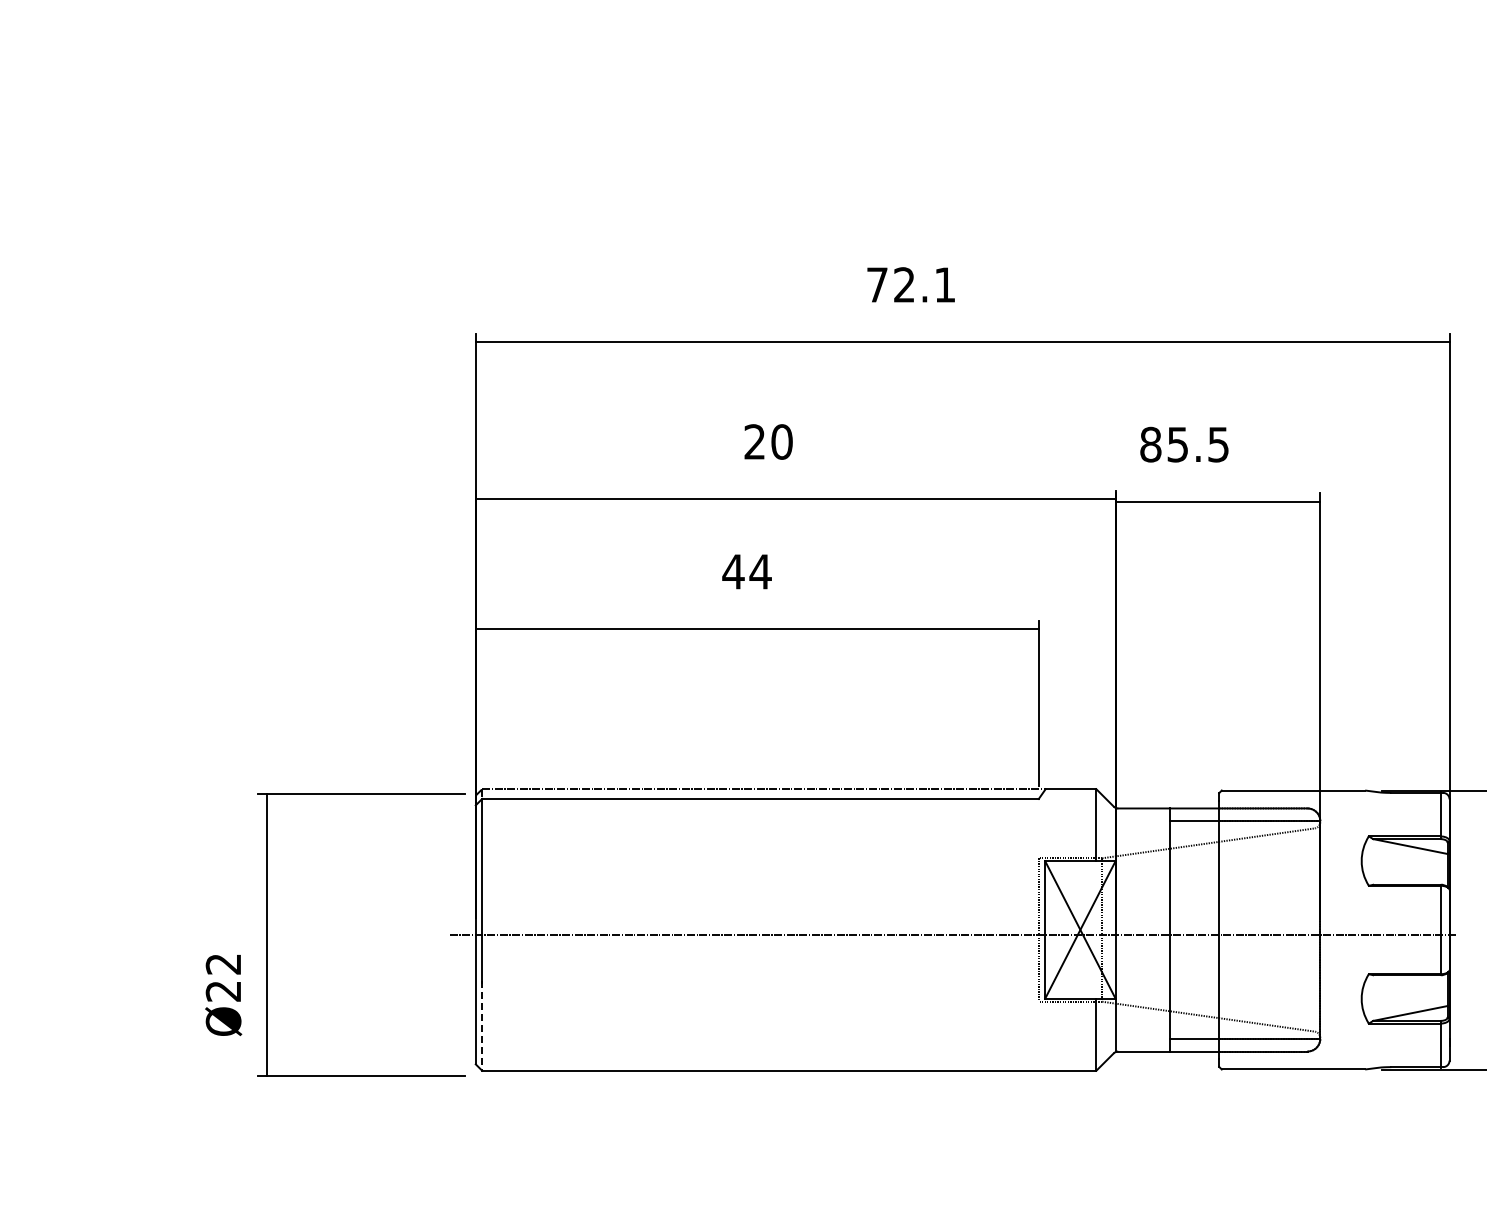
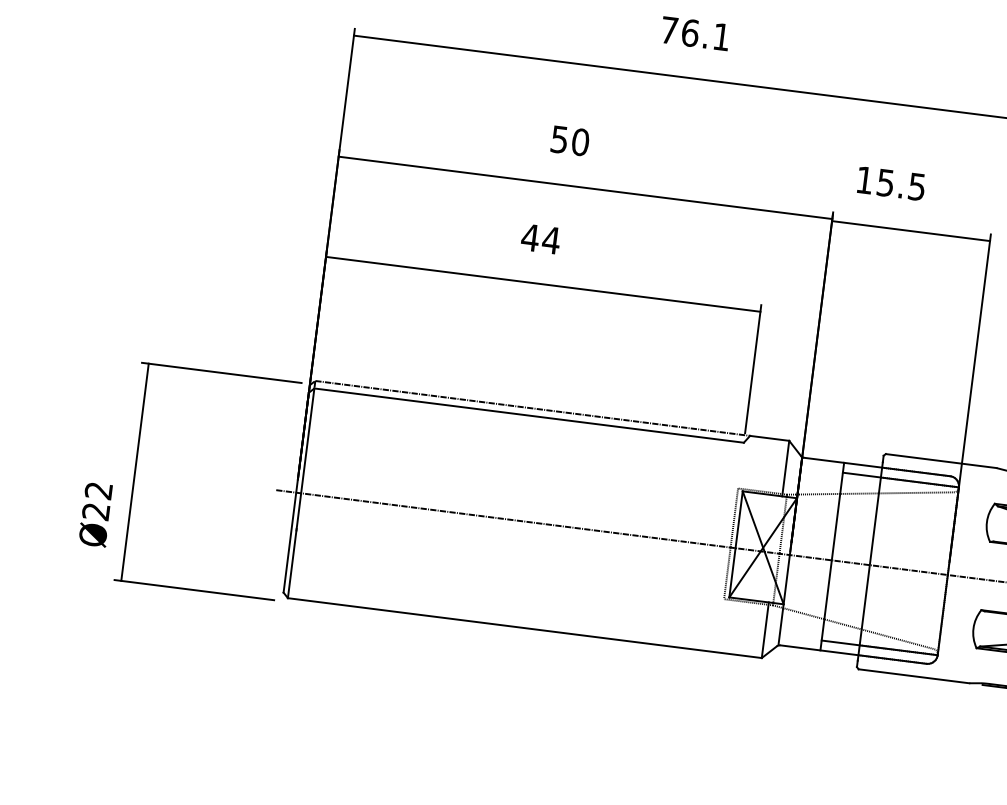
text: (904, 284) -> (690, 32), 72.1 -> 76.1
text: (754, 441) -> (559, 139), 20 -> 50
text: (1150, 444) -> (864, 180), 85.5 -> 15.5
line: (482, 1025) -> (292, 563), dashed -> solid

